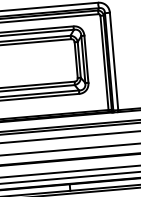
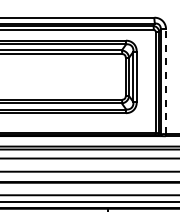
line: (114, 61) -> (166, 81), solid -> dashed

